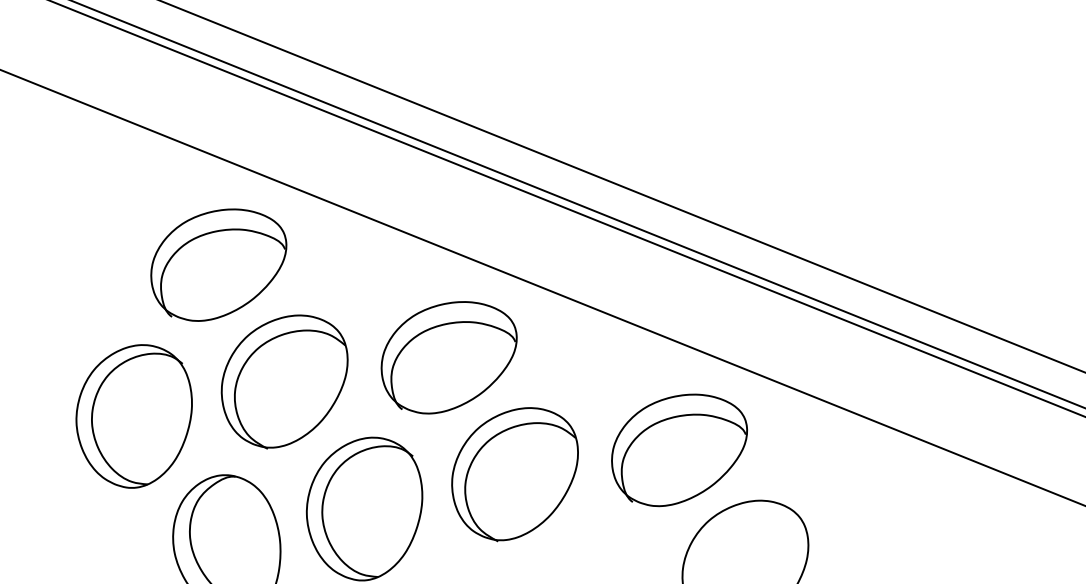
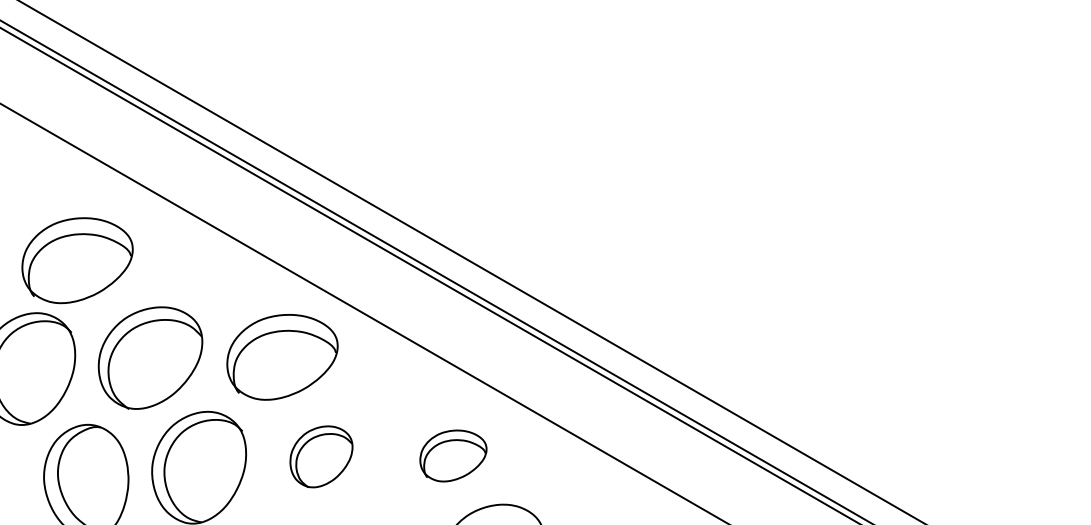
part: (219, 264) -> (77, 260), moved
part: (680, 449) -> (453, 455), size x0.6
part: (515, 473) -> (321, 456), size x0.6

